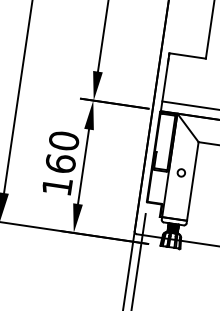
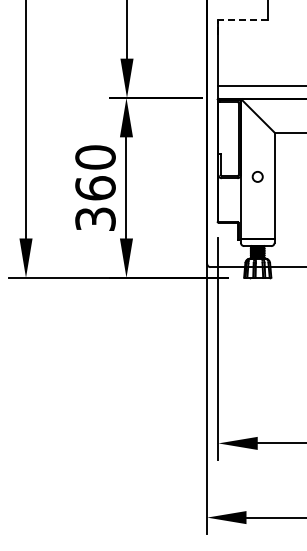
line: (187, 56) -> (243, 20), solid -> dashed
text: (57, 185) -> (95, 218), 160 -> 360

